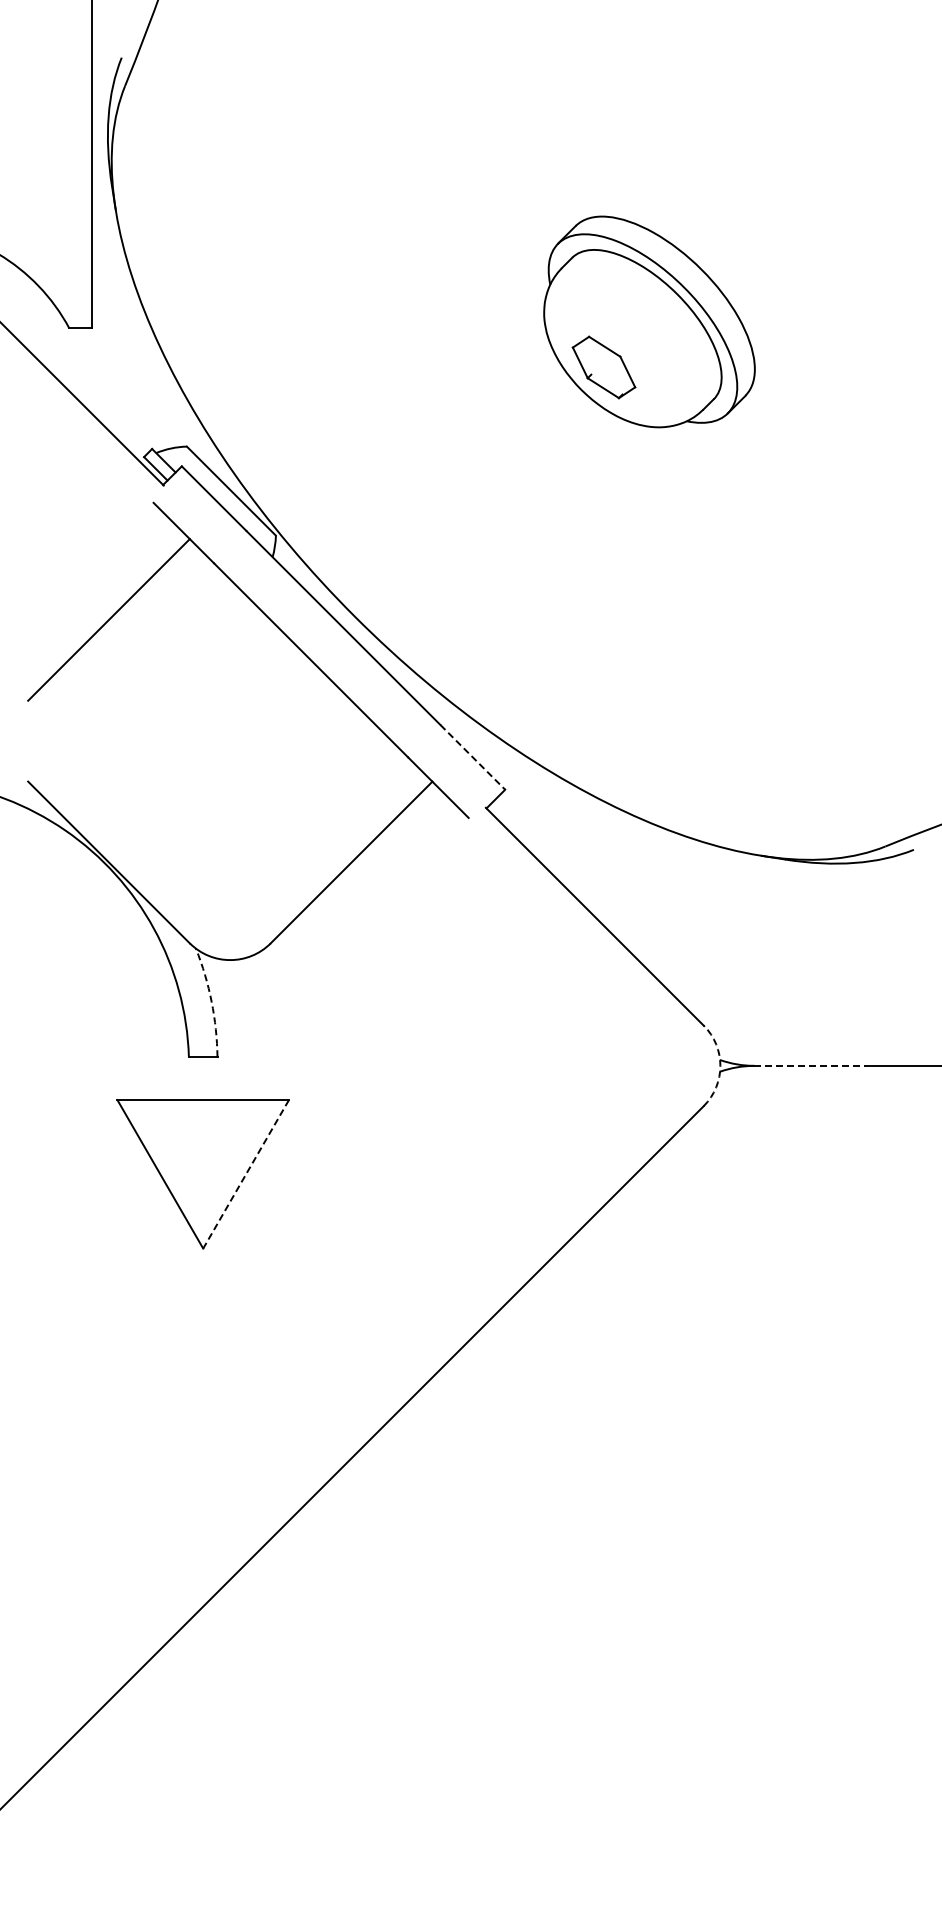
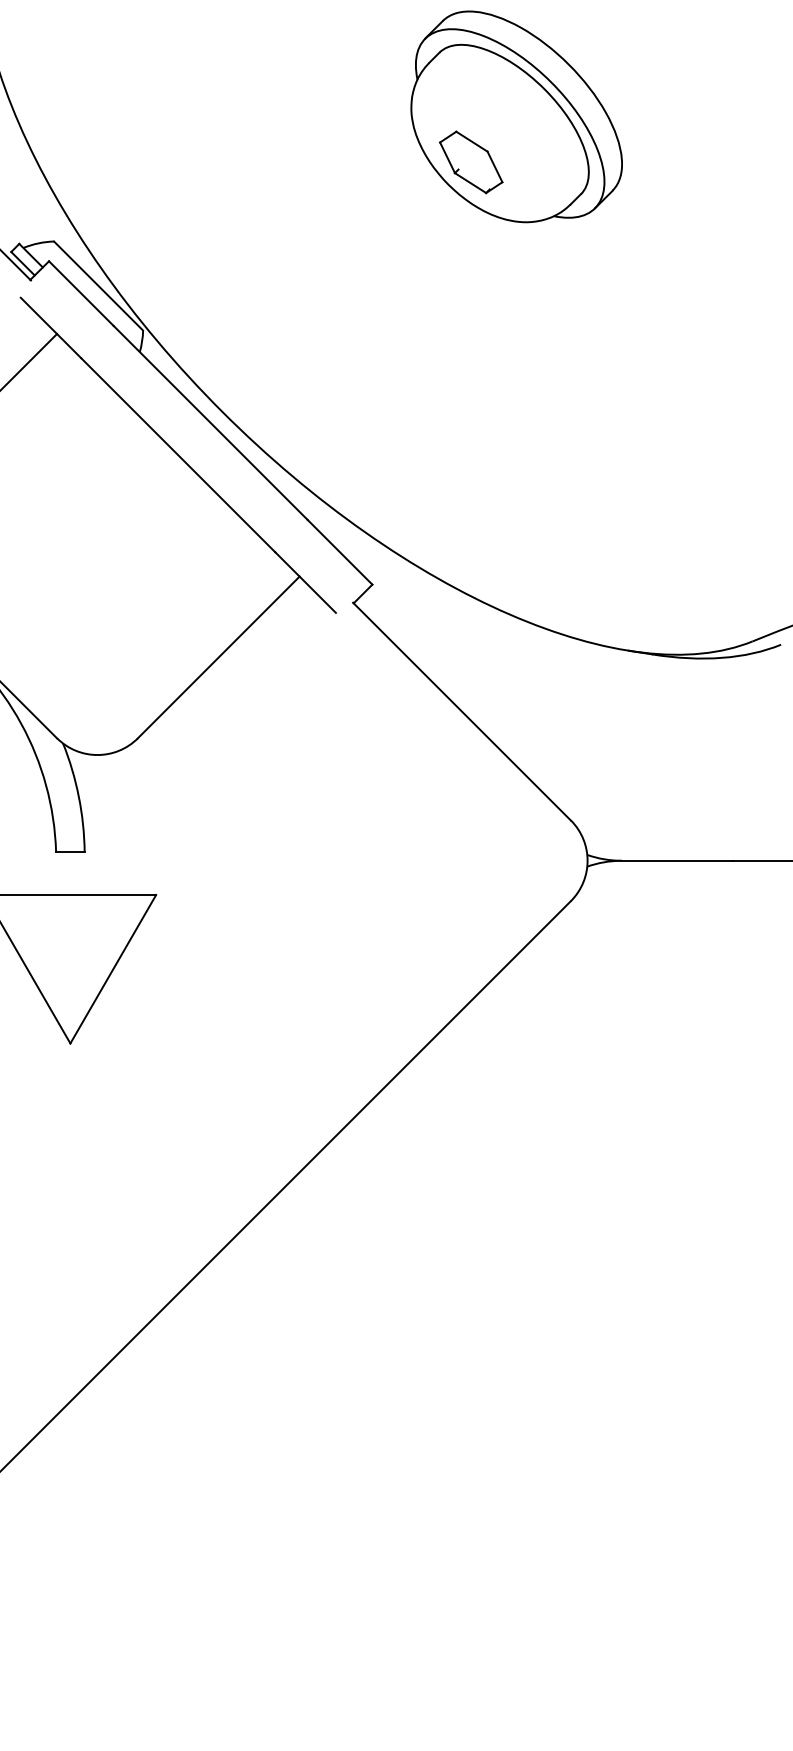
line: (472, 757) -> (339, 552), dashed -> solid
arc: (211, 1001) -> (78, 796), dashed -> solid
arc: (720, 1065) -> (587, 860), dashed -> solid
line: (809, 1065) -> (676, 860), dashed -> solid
line: (246, 1174) -> (113, 969), dashed -> solid

